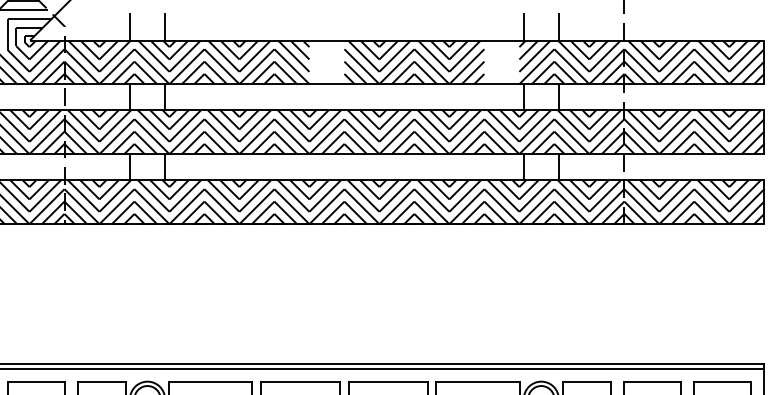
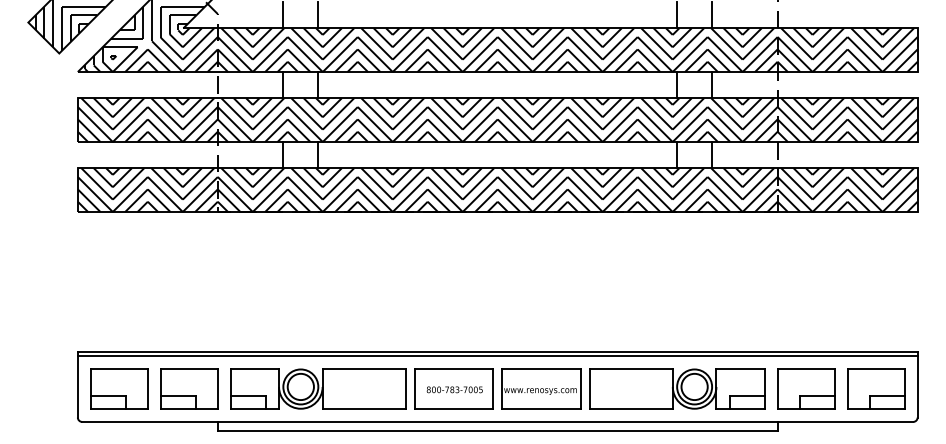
hatch: (326, 62) -> (479, 50), added
hatch: (501, 62) -> (654, 50), added

